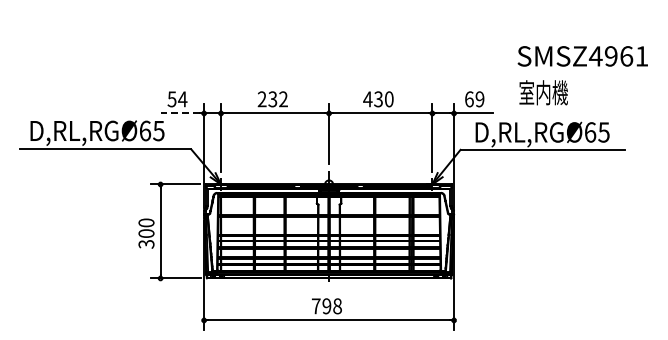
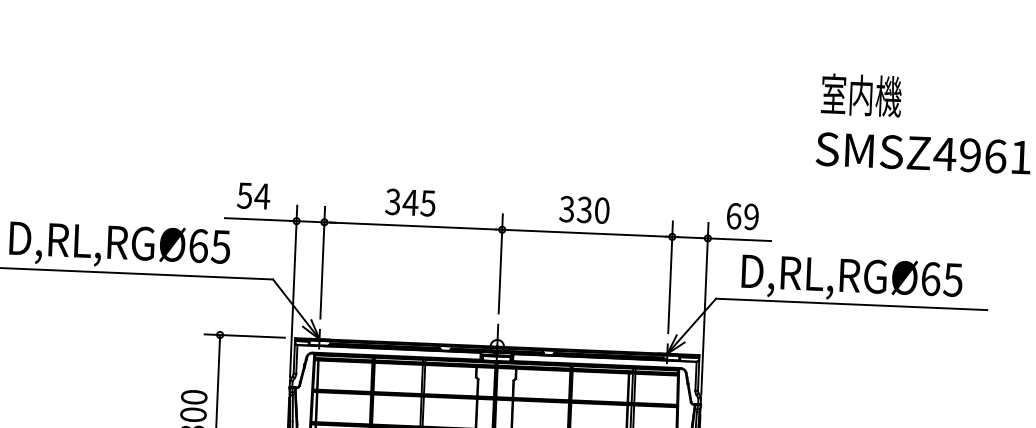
text: (543, 92) -> (861, 94), moved
text: (272, 99) -> (410, 202), 232 -> 345
text: (367, 99) -> (566, 209), 430 -> 330
line: (180, 113) -> (257, 219), dashed -> solid

